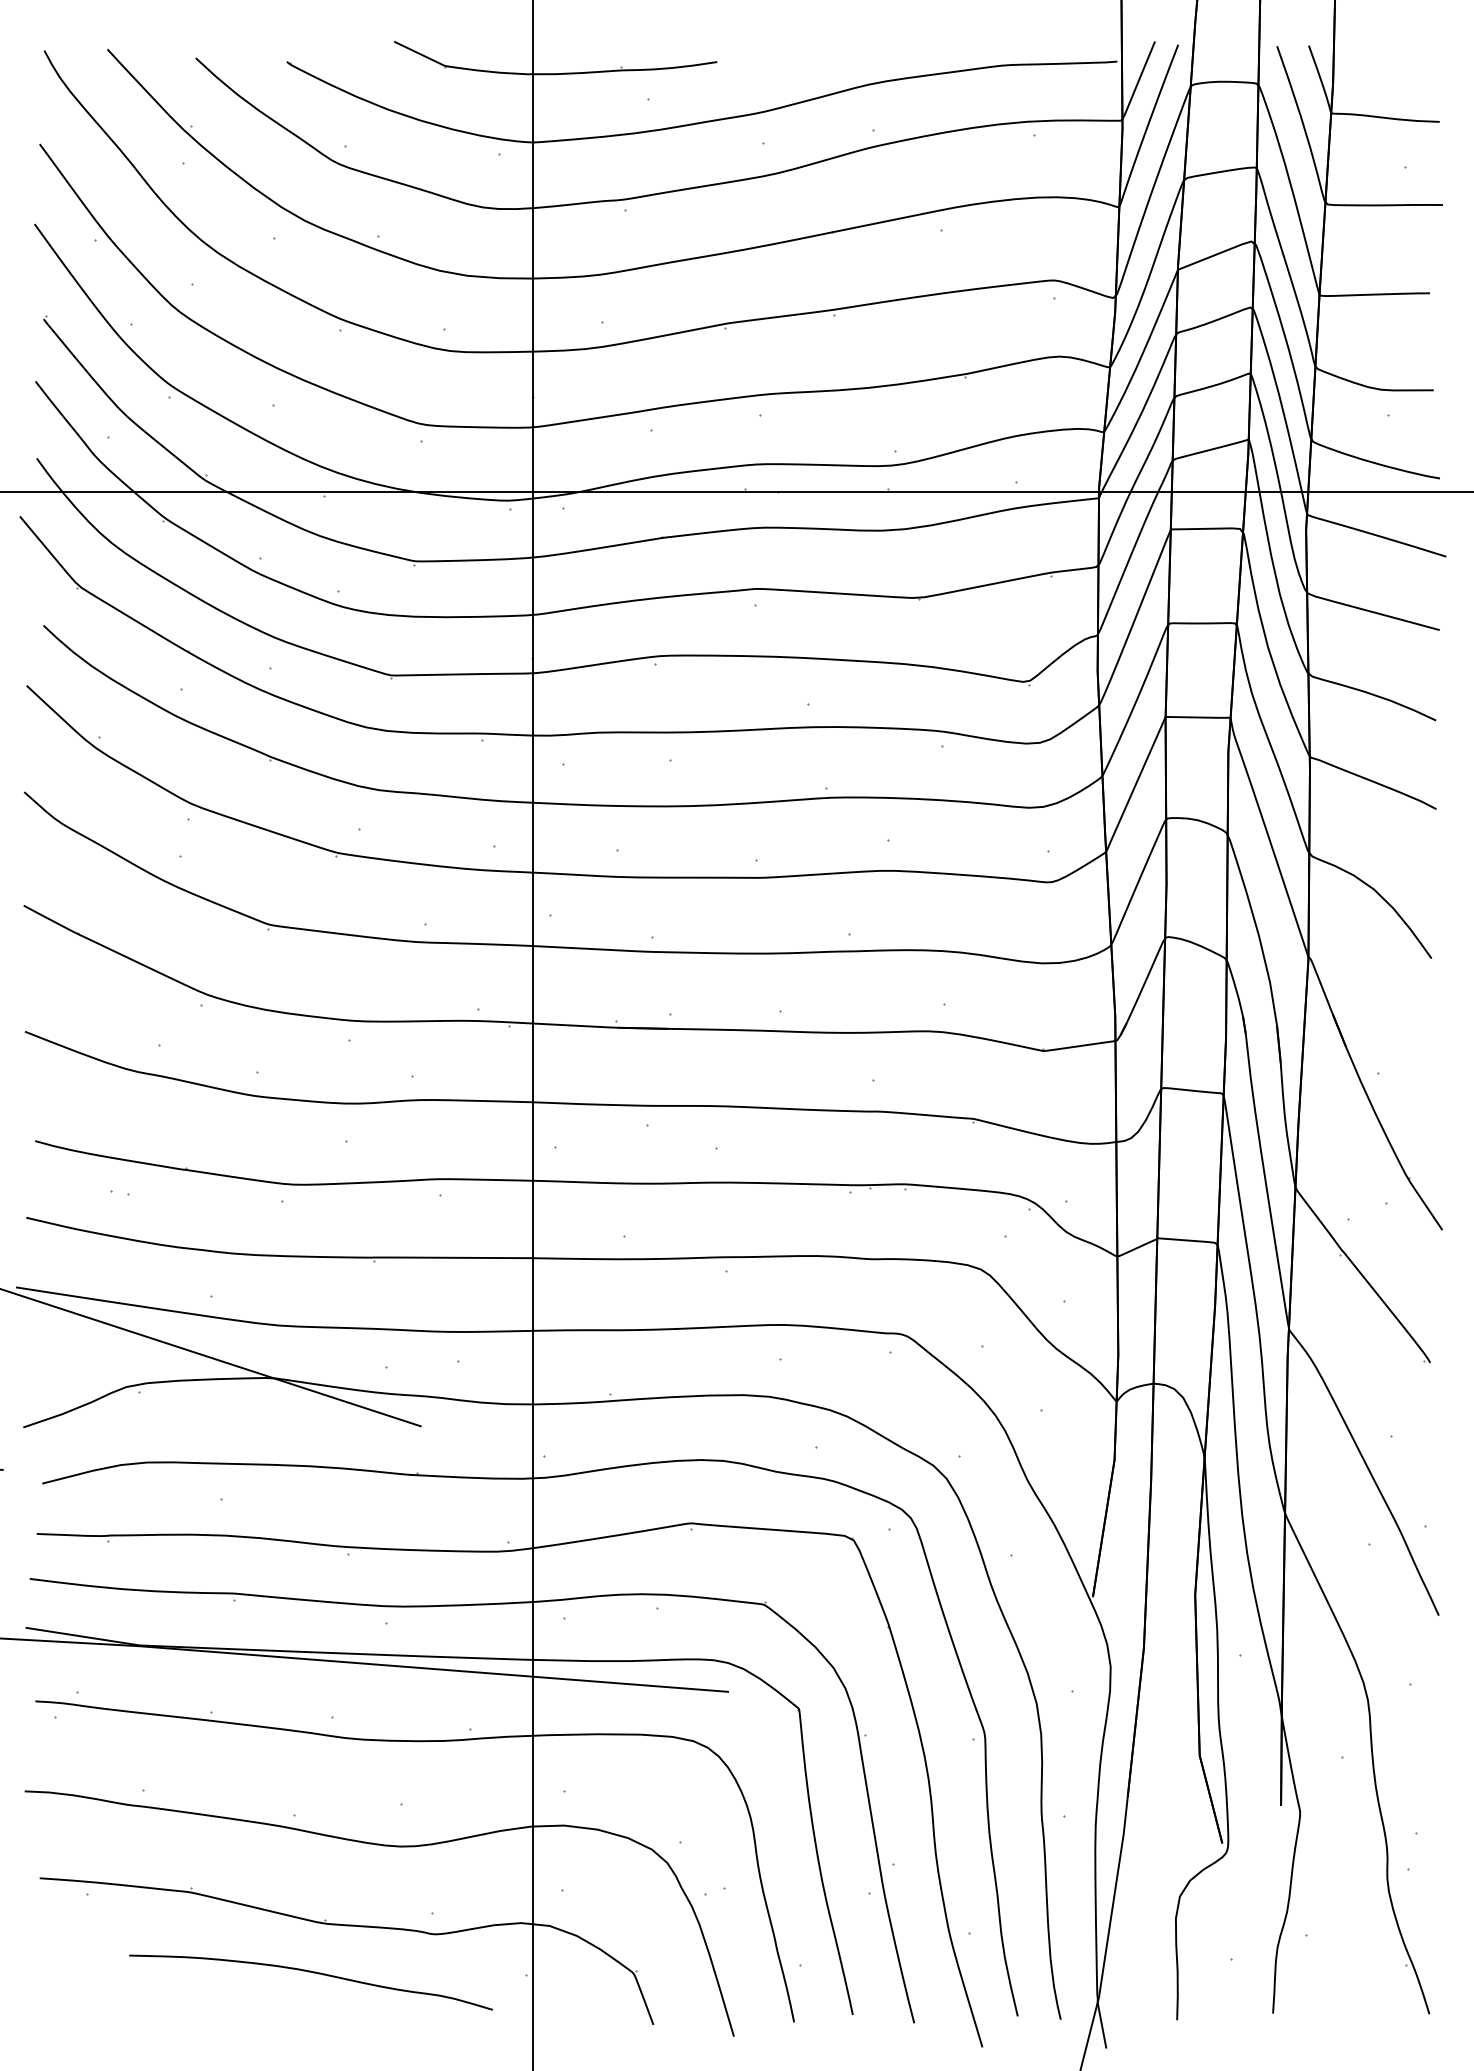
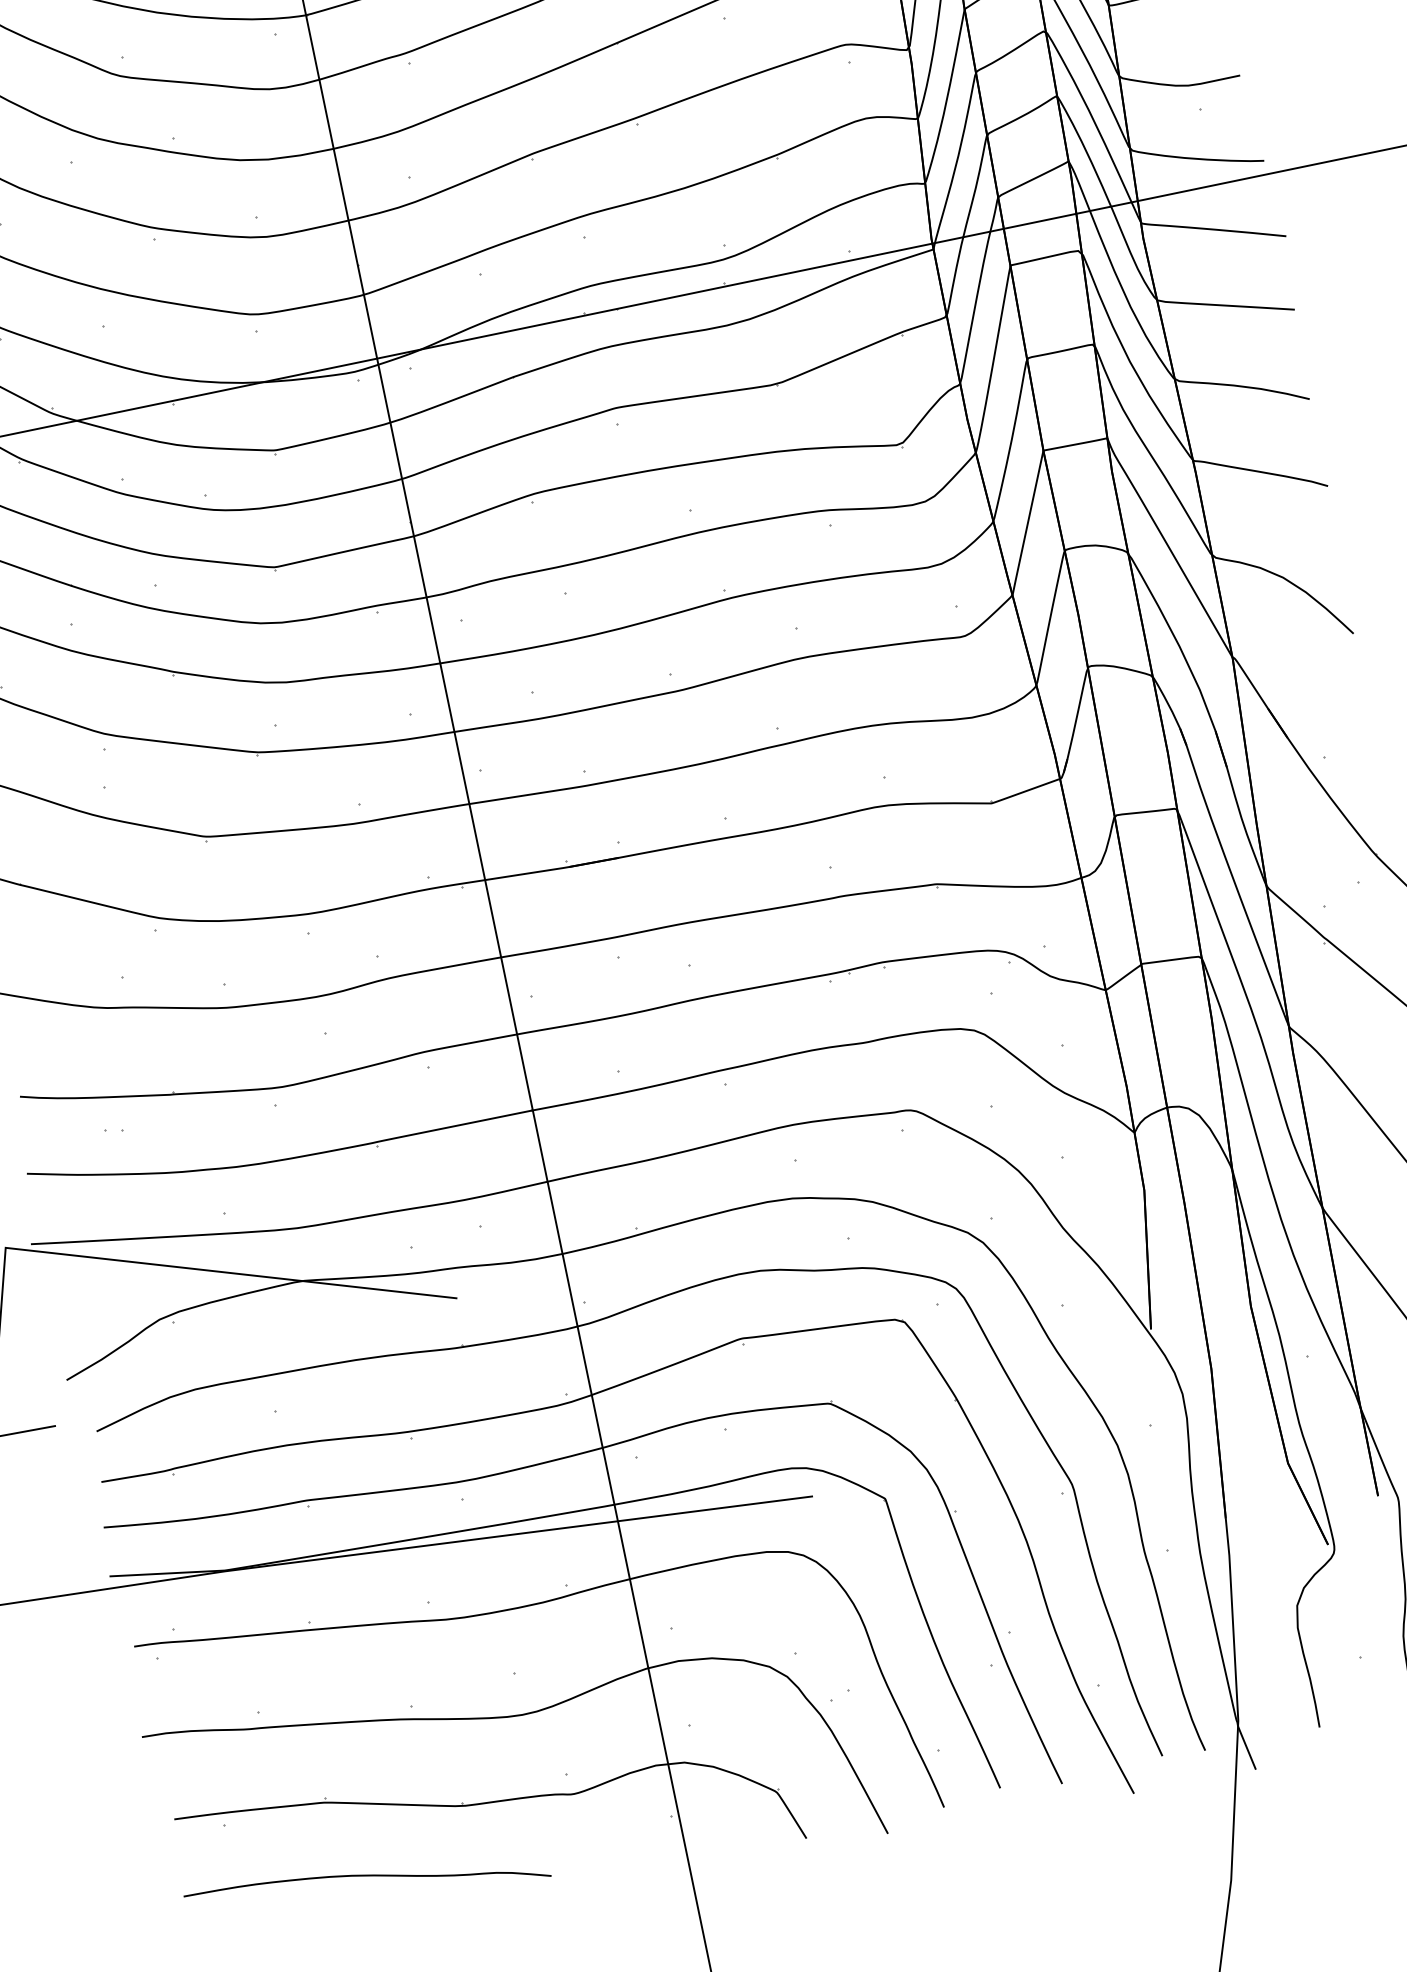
curve: (313, 1973) -> (368, 1876), moved

